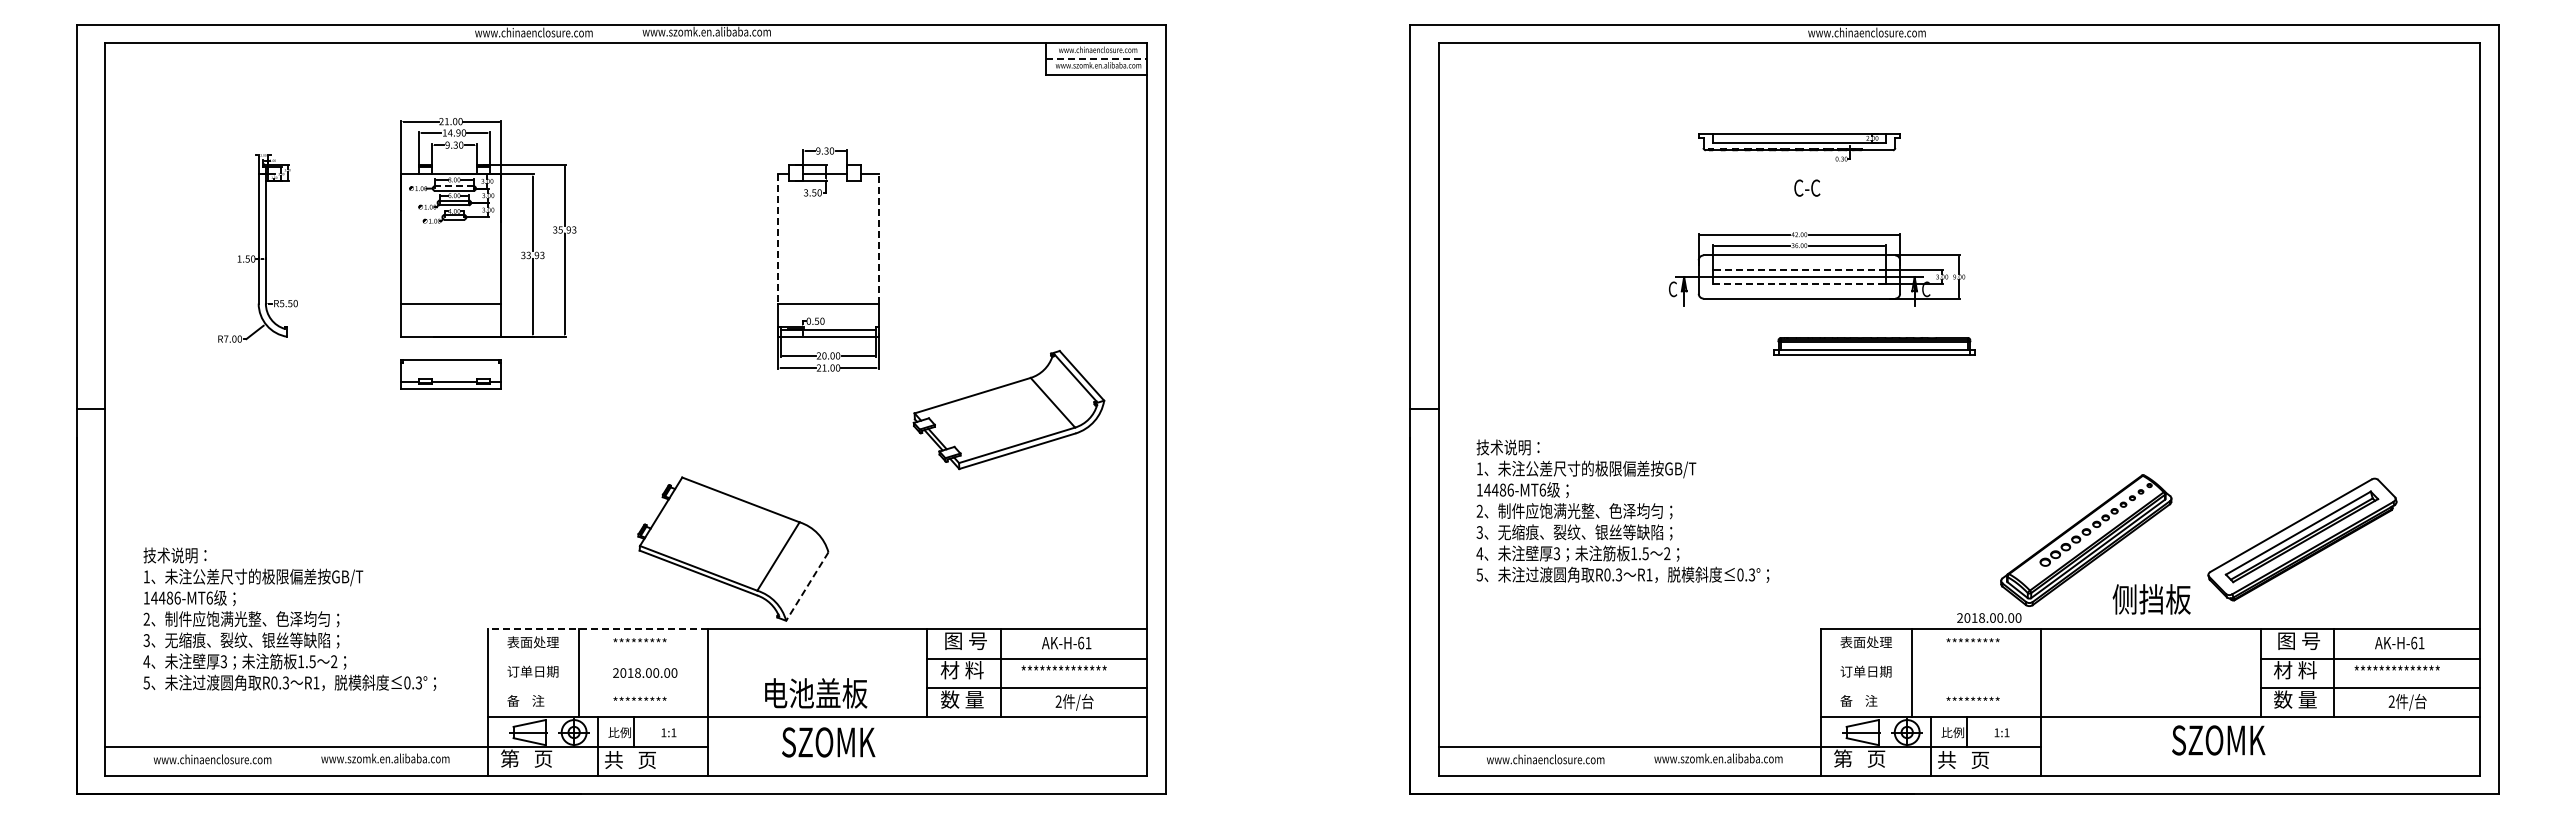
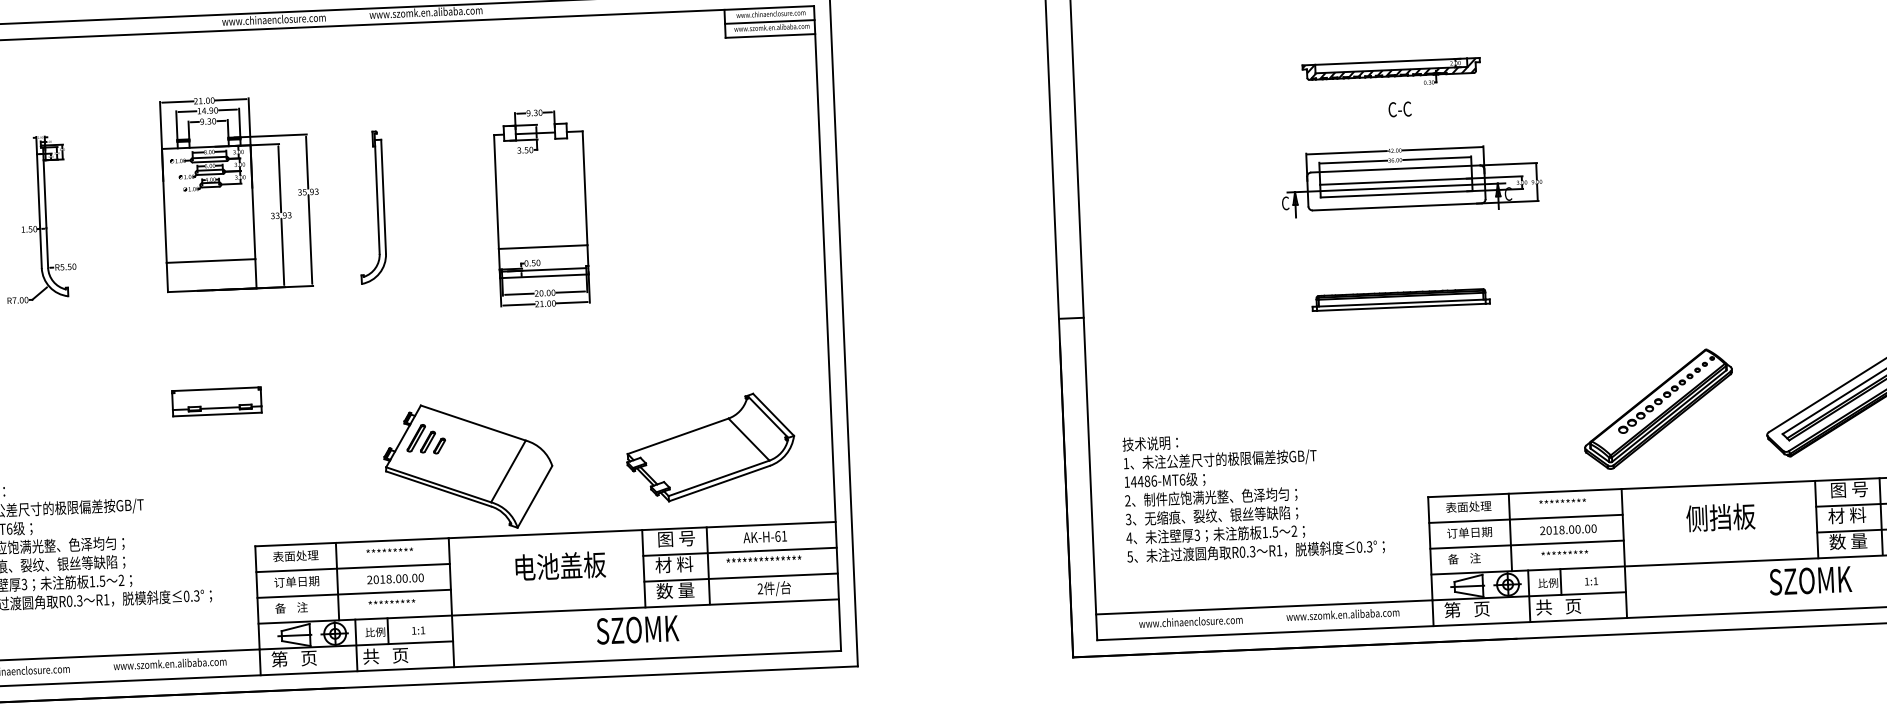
line: (1096, 58) -> (769, 21), dashed -> solid
hatch: (1796, 141) -> (1388, 68), added
line: (453, 186) -> (208, 157), dashed -> solid
line: (778, 238) -> (496, 191), dashed -> solid
line: (878, 238) -> (584, 187), dashed -> solid
part: (642, 250) -> (377, 207), added
line: (1798, 269) -> (1395, 181), dashed -> solid
line: (1799, 284) -> (1396, 194), dashed -> solid
part: (1874, 346) -> (1401, 300), moved
part: (450, 374) -> (216, 401), moved
part: (1008, 410) -> (710, 448), moved
text: (1622, 510) -> (1253, 494), moved
part: (686, 515) -> (426, 438), added
line: (807, 587) -> (535, 497), dashed -> solid
text: (2151, 599) -> (1720, 517), moved
text: (1989, 617) -> (1568, 529), moved
line: (597, 629) -> (351, 542), dashed -> solid
line: (597, 658) -> (352, 567), added
line: (1930, 658) -> (1525, 518), added
line: (597, 688) -> (354, 594), added
line: (1930, 688) -> (1526, 545), added
text: (816, 693) -> (560, 566), moved
text: (2218, 740) -> (1810, 580), moved
text: (828, 742) -> (637, 629), moved

